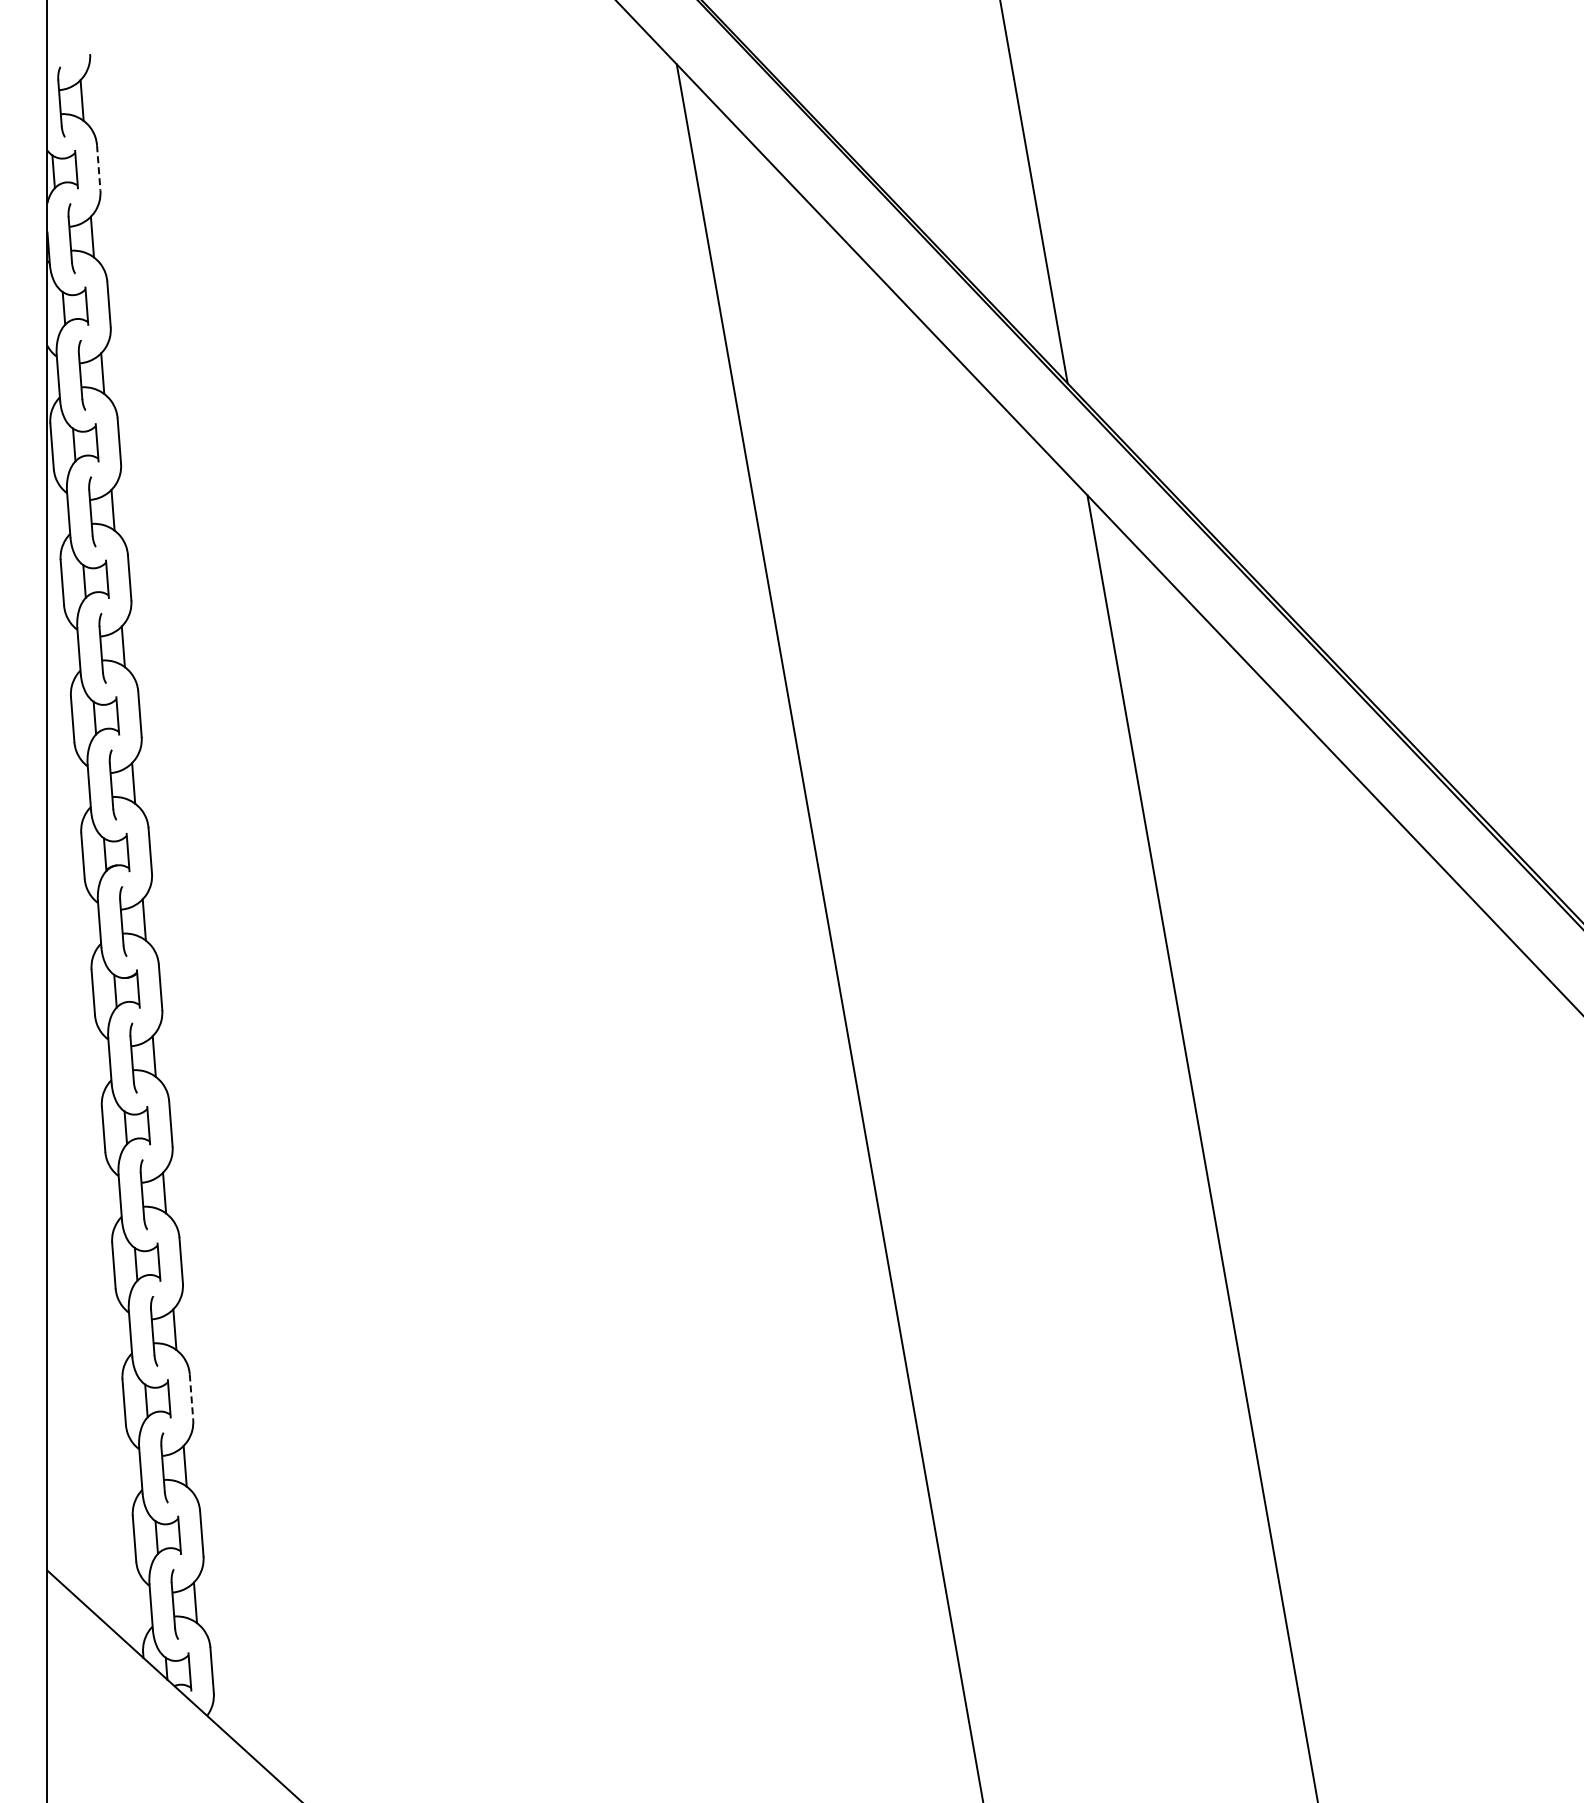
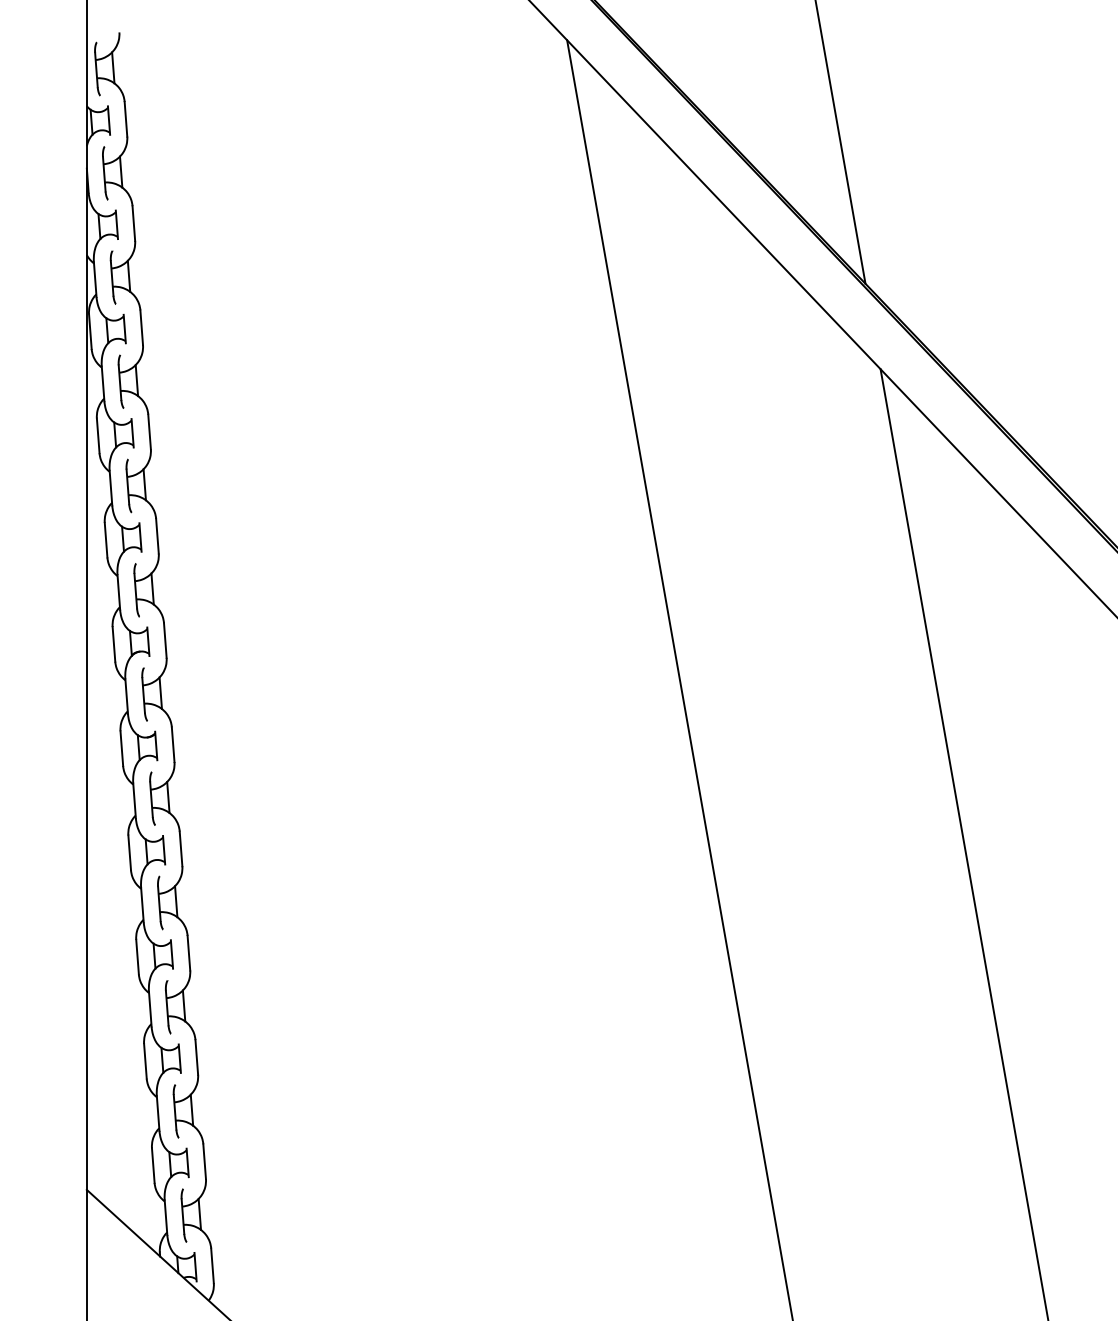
line: (98, 167) -> (125, 118), dashed -> solid
line: (191, 1397) -> (196, 1057), dashed -> solid

